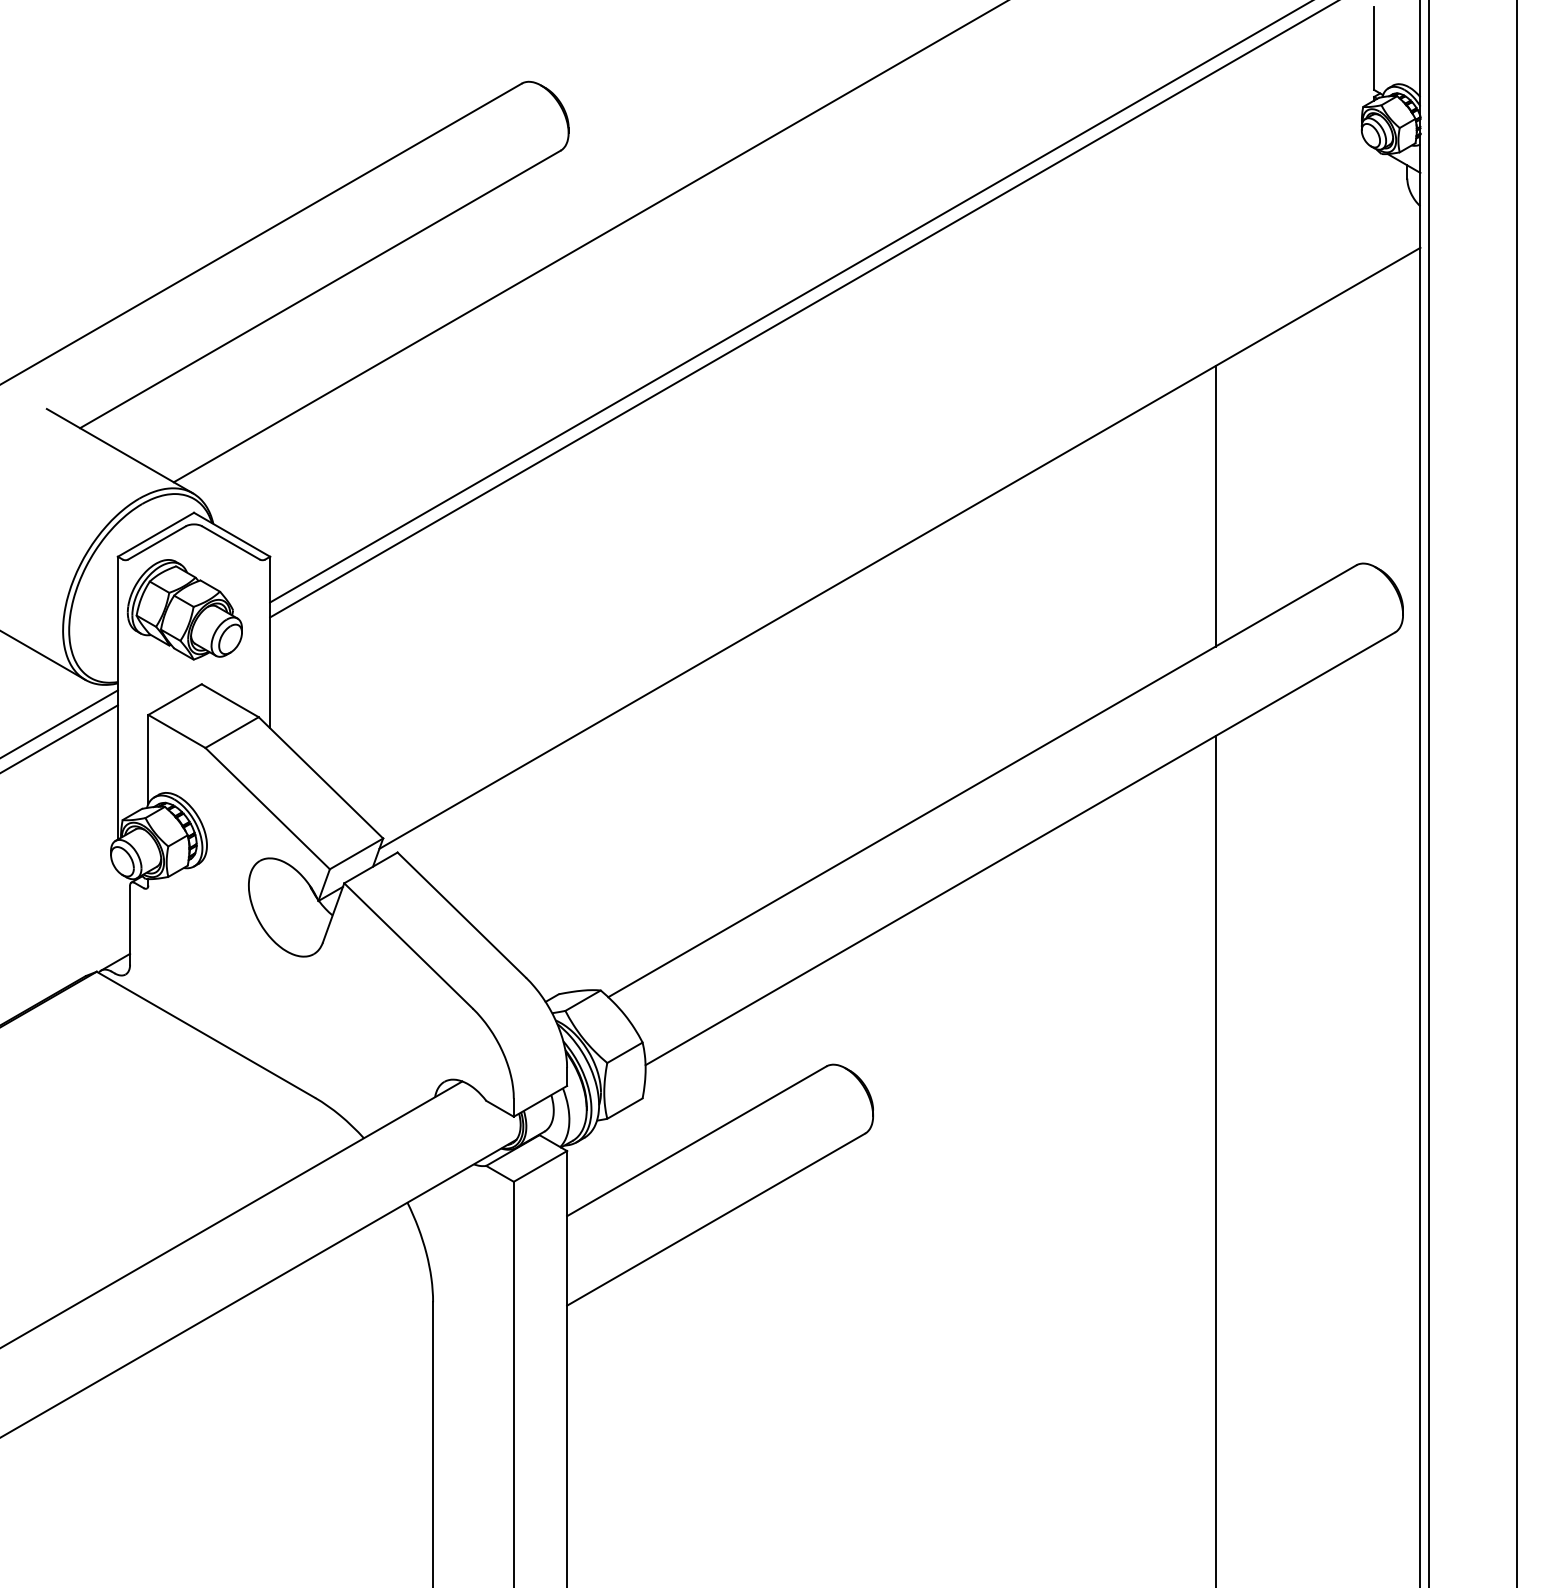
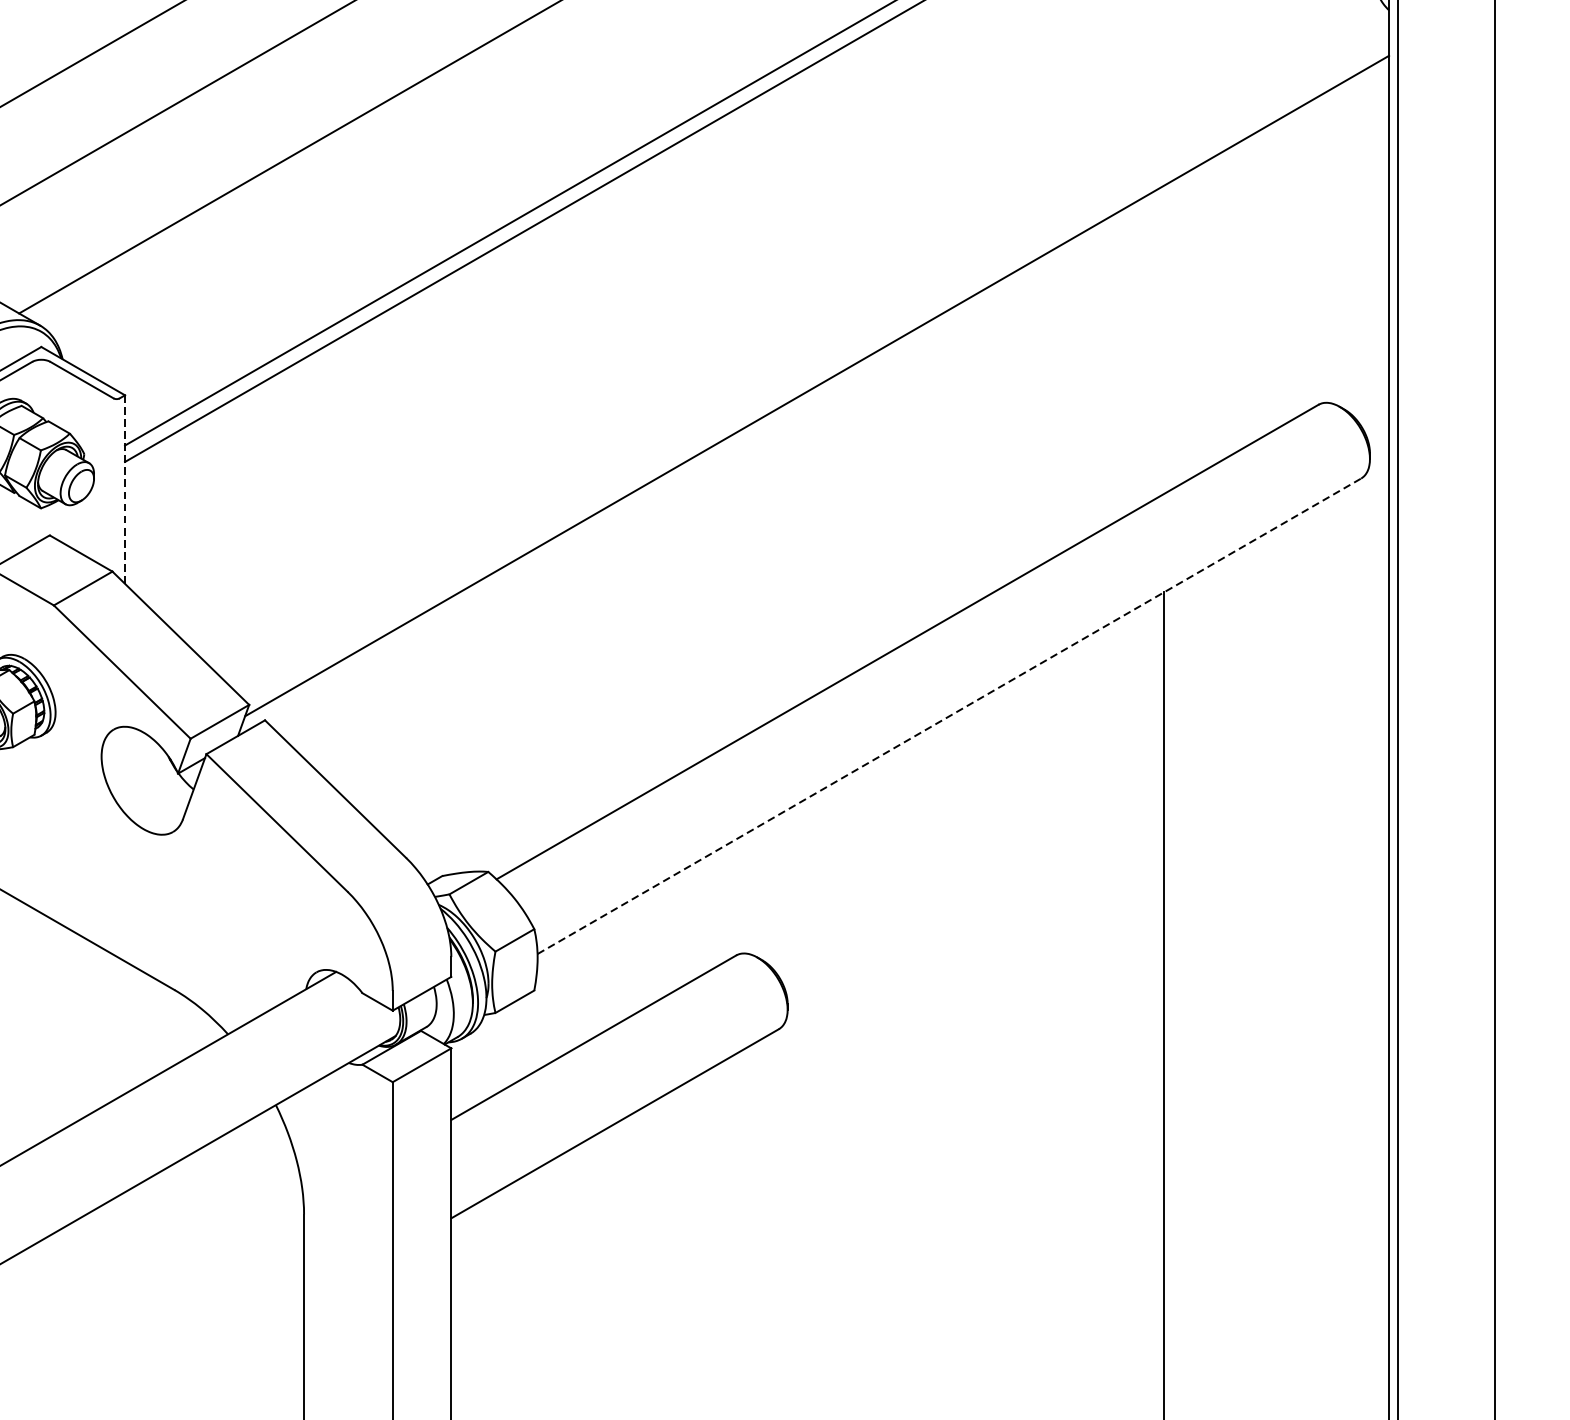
line: (1215, 506) -> (1163, 340), removed
line: (270, 642) -> (125, 489), solid -> dashed
line: (1020, 848) -> (949, 715), solid -> dashed

